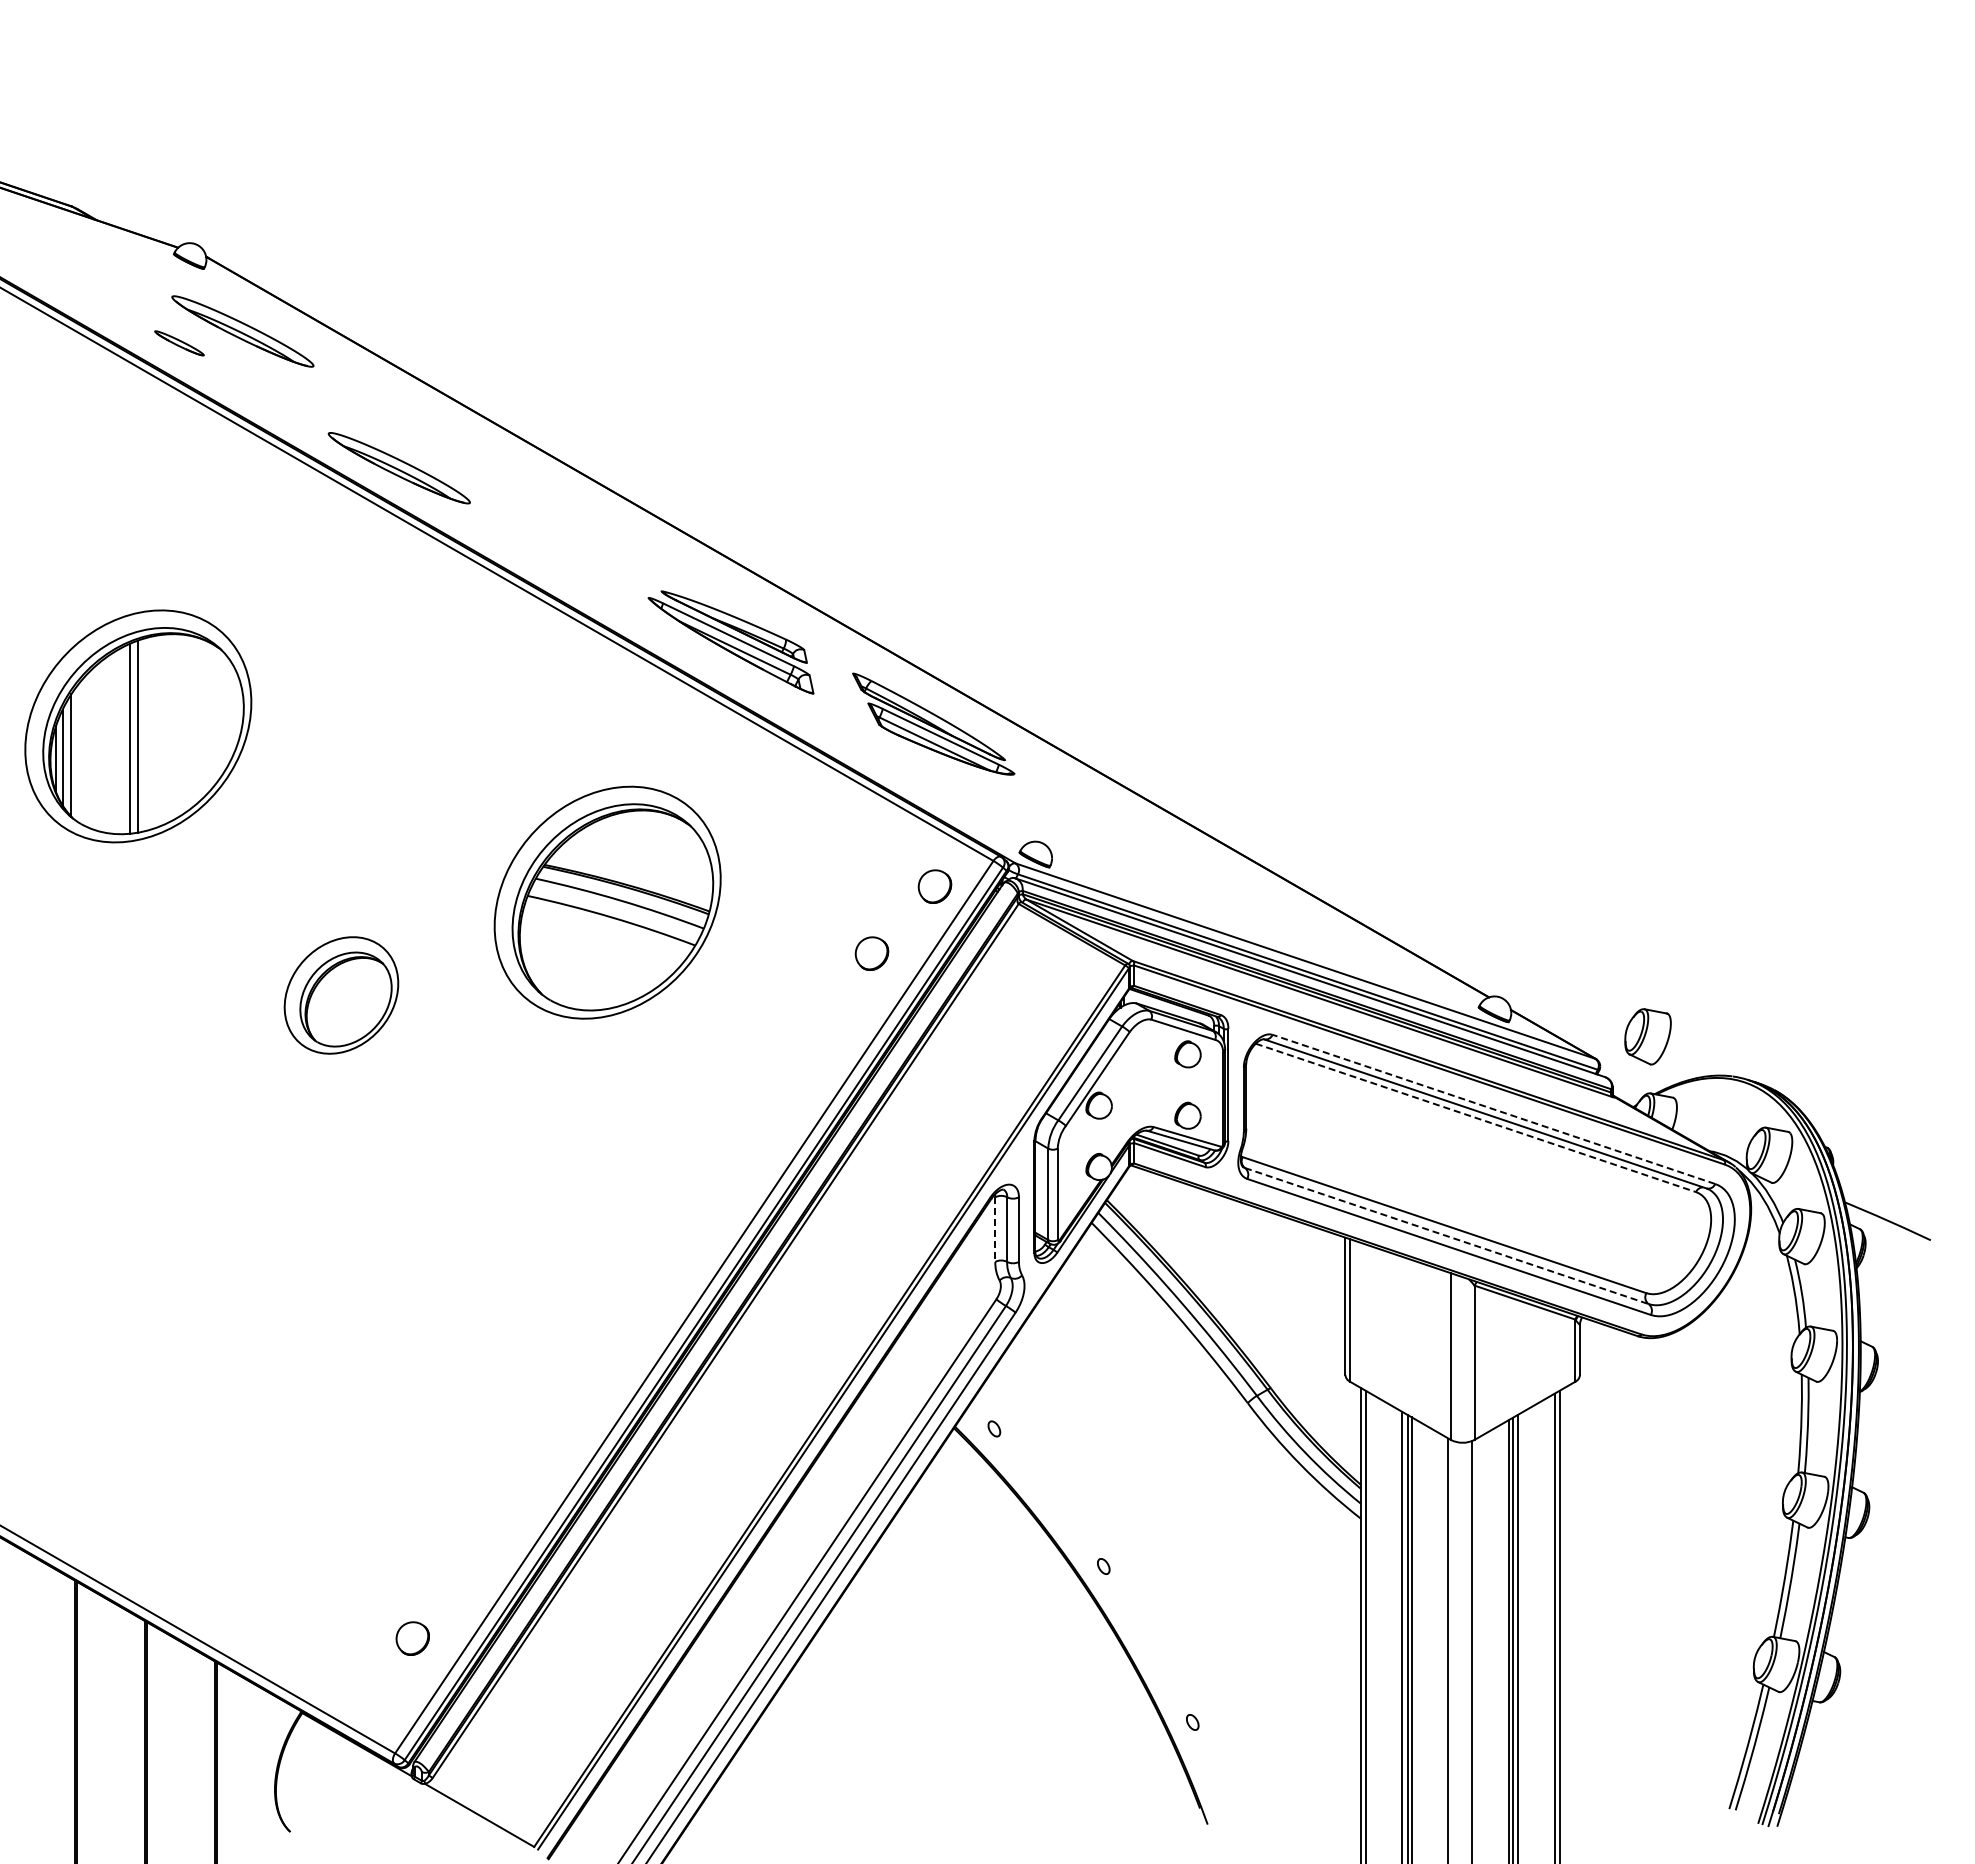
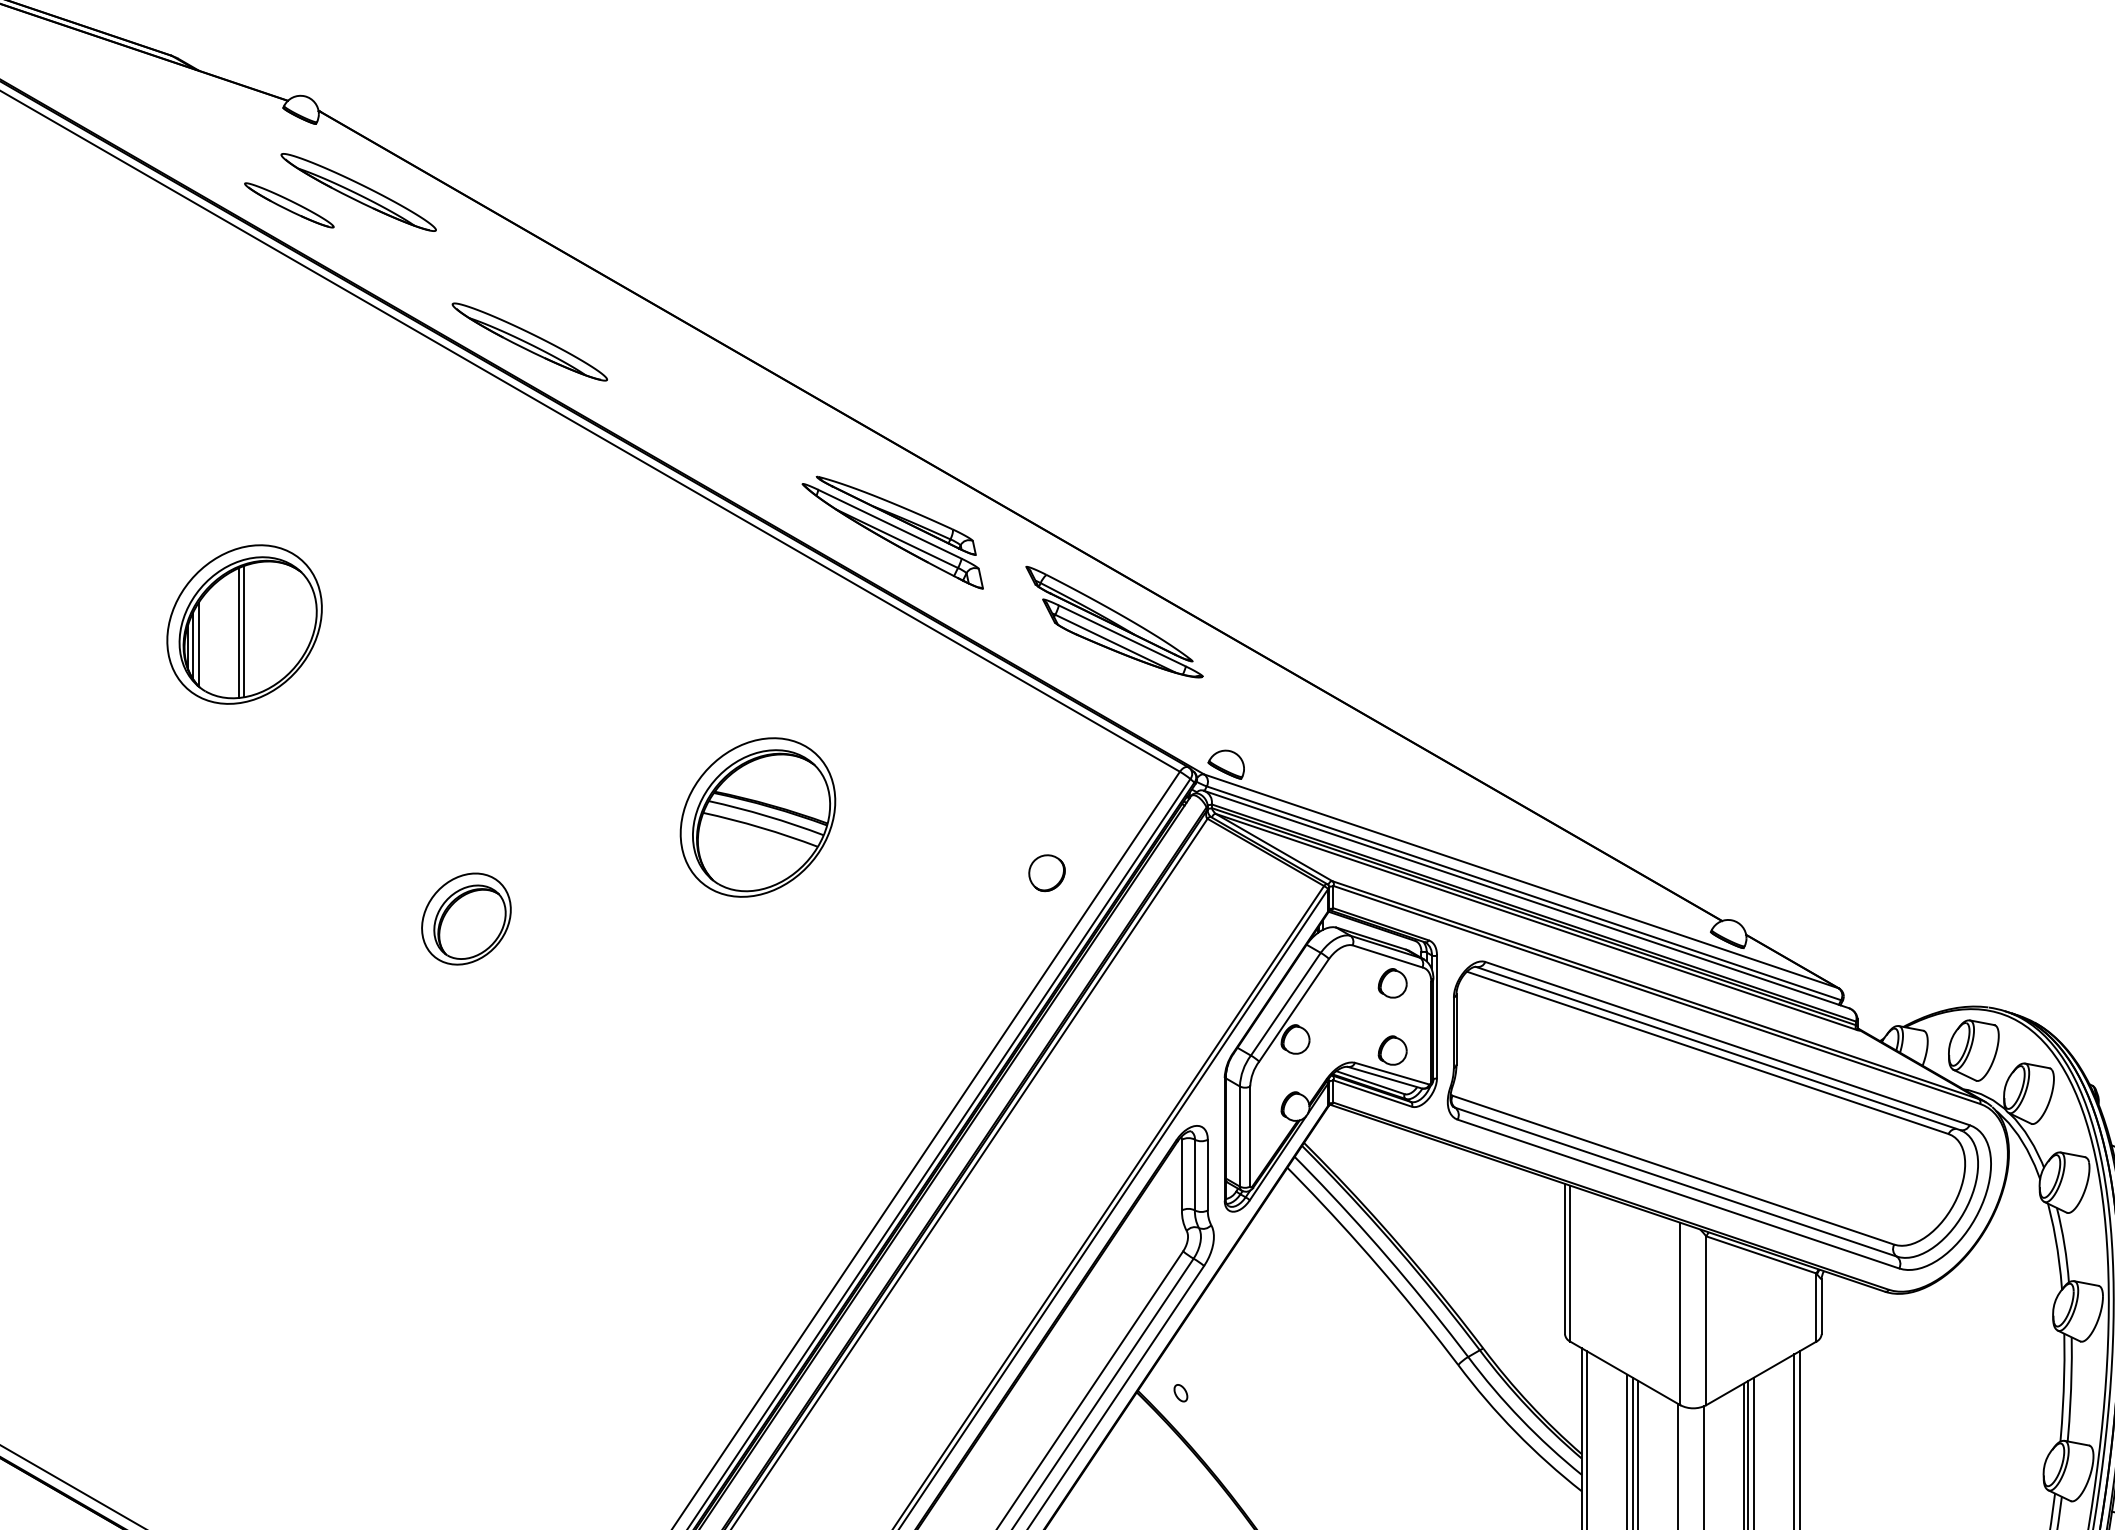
part: (179, 343) -> (289, 205), size x1.67
part: (138, 726) -> (244, 624), size x0.62
part: (934, 886) -> (1115, 799), removed
part: (607, 902) -> (757, 817), size x0.62
part: (340, 995) -> (465, 918), size x0.71
part: (1647, 1036) -> (1973, 1050), moved
line: (1493, 1109) -> (1727, 1043), dashed -> solid
line: (1476, 1118) -> (1708, 1053), dashed -> solid
line: (995, 1230) -> (1182, 1176), dashed -> solid
line: (1446, 1236) -> (1675, 1182), dashed -> solid

